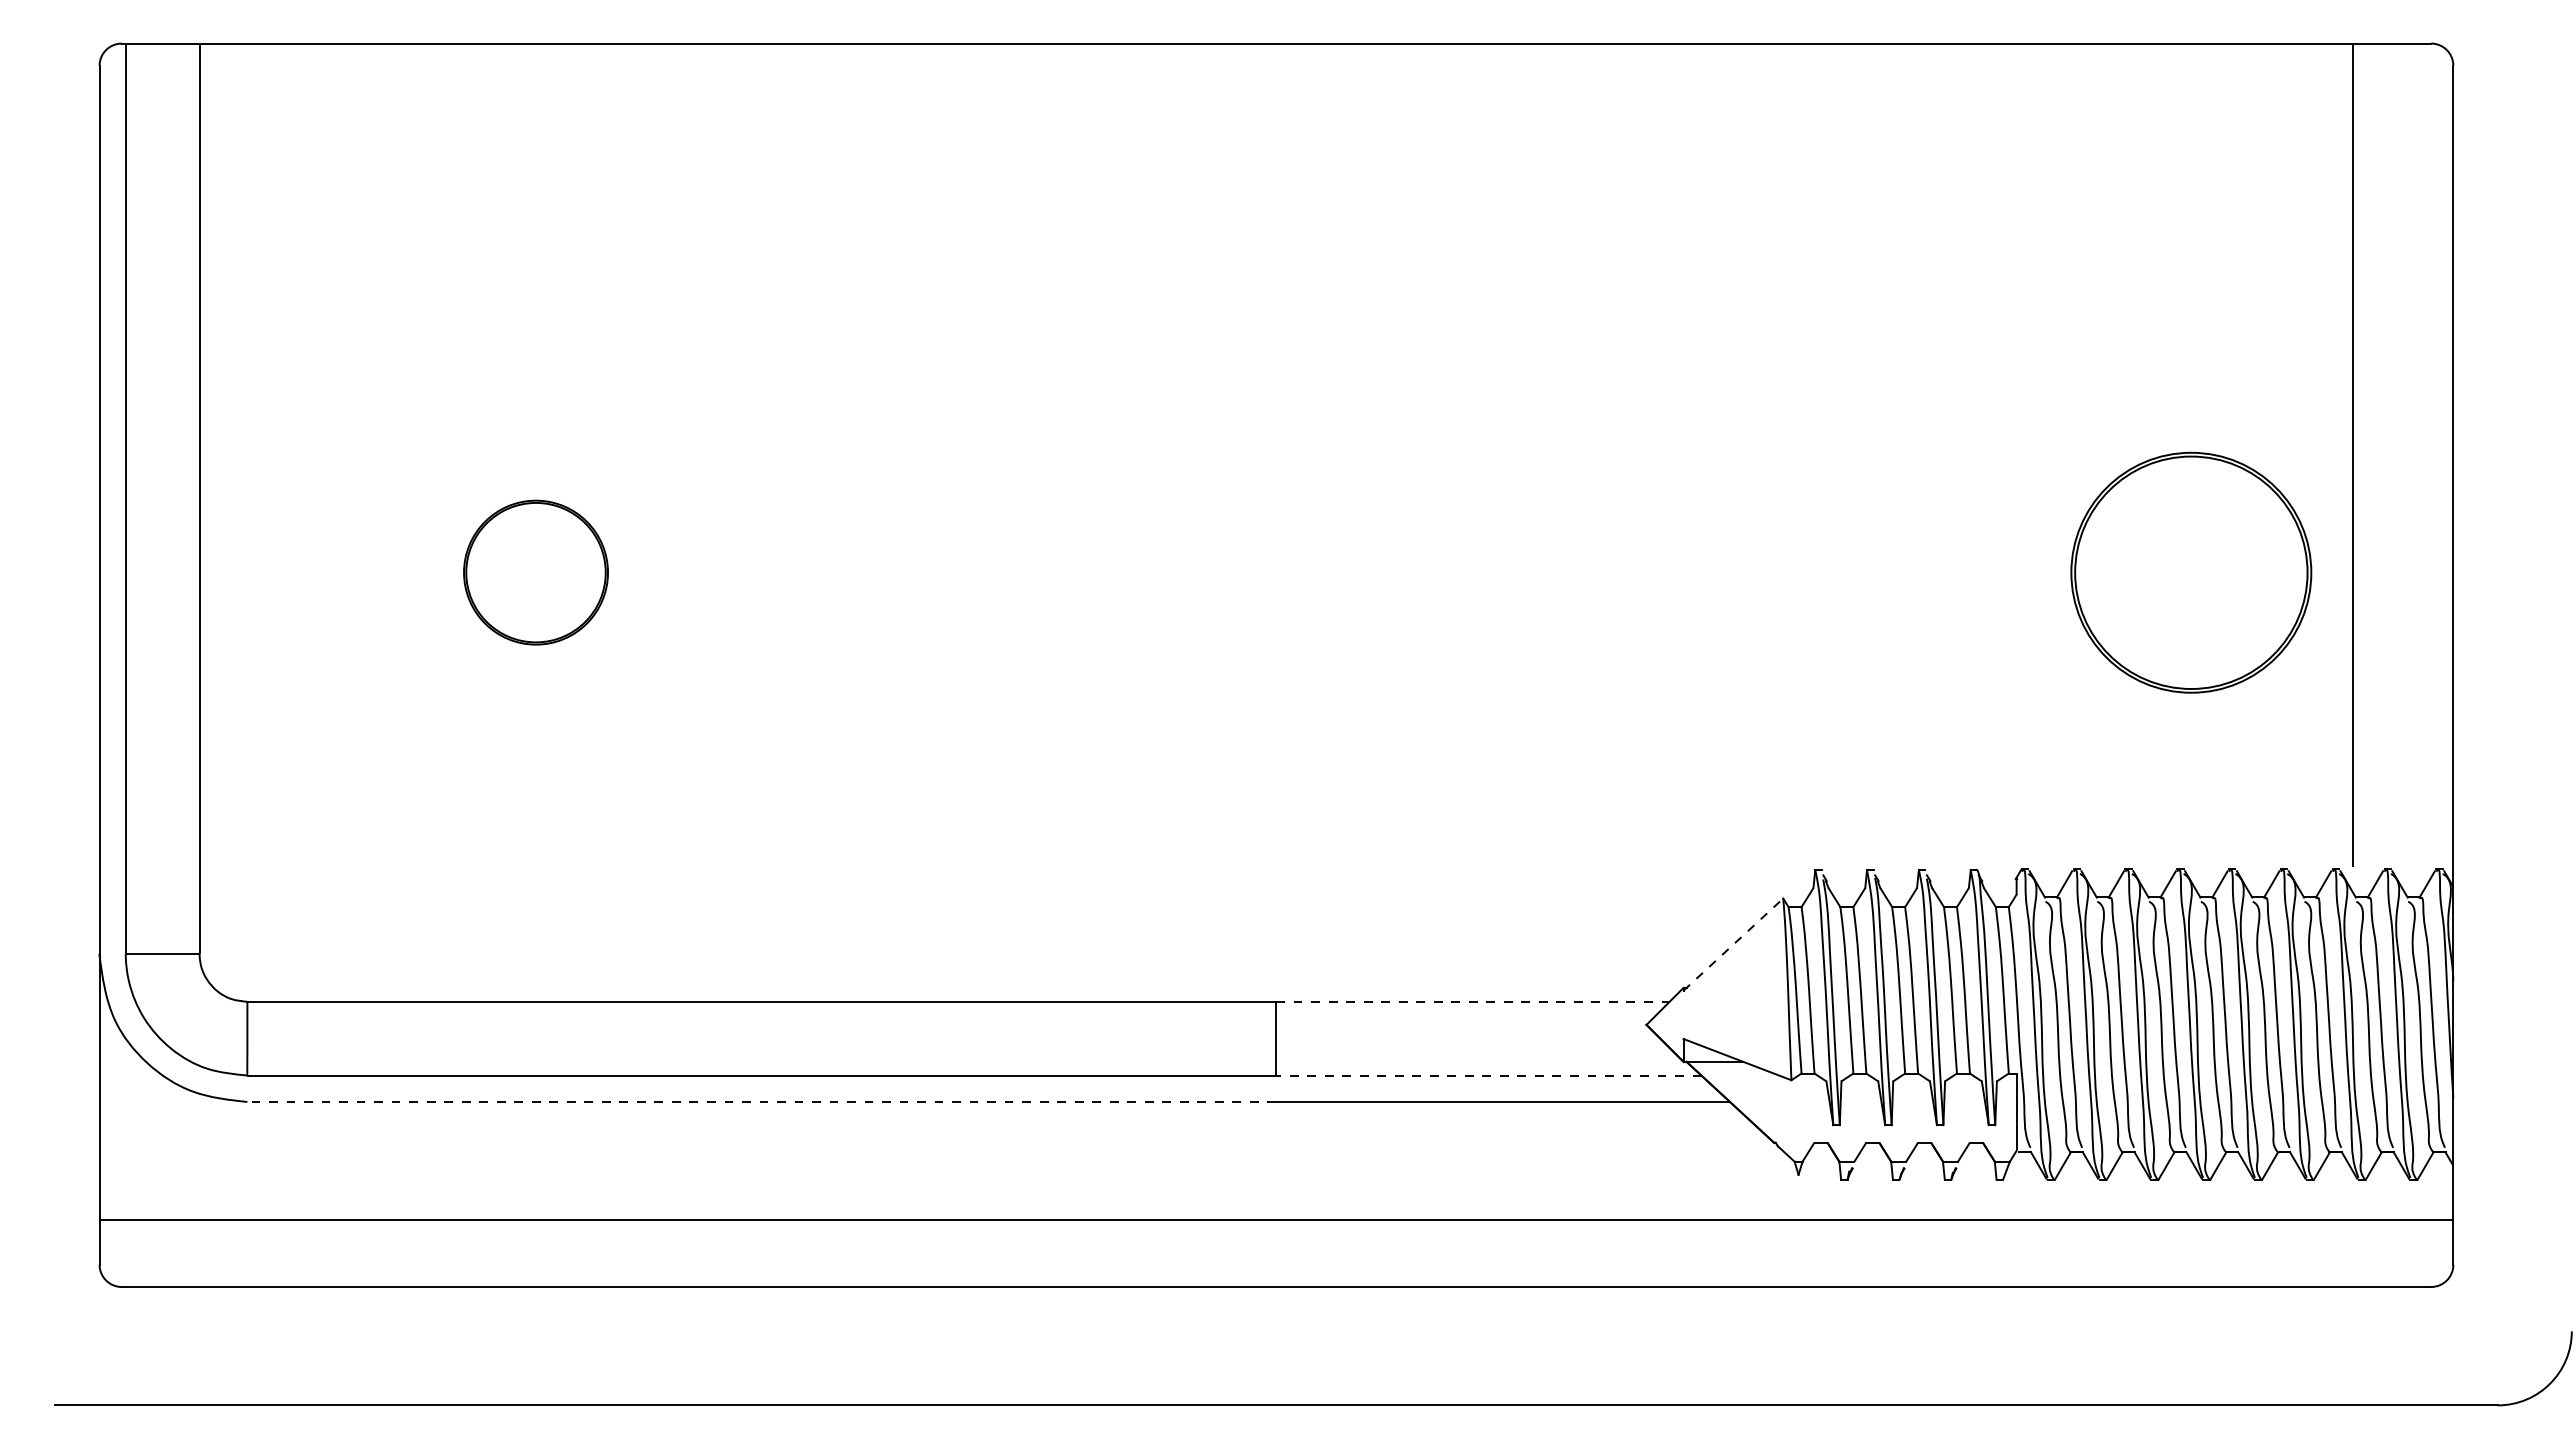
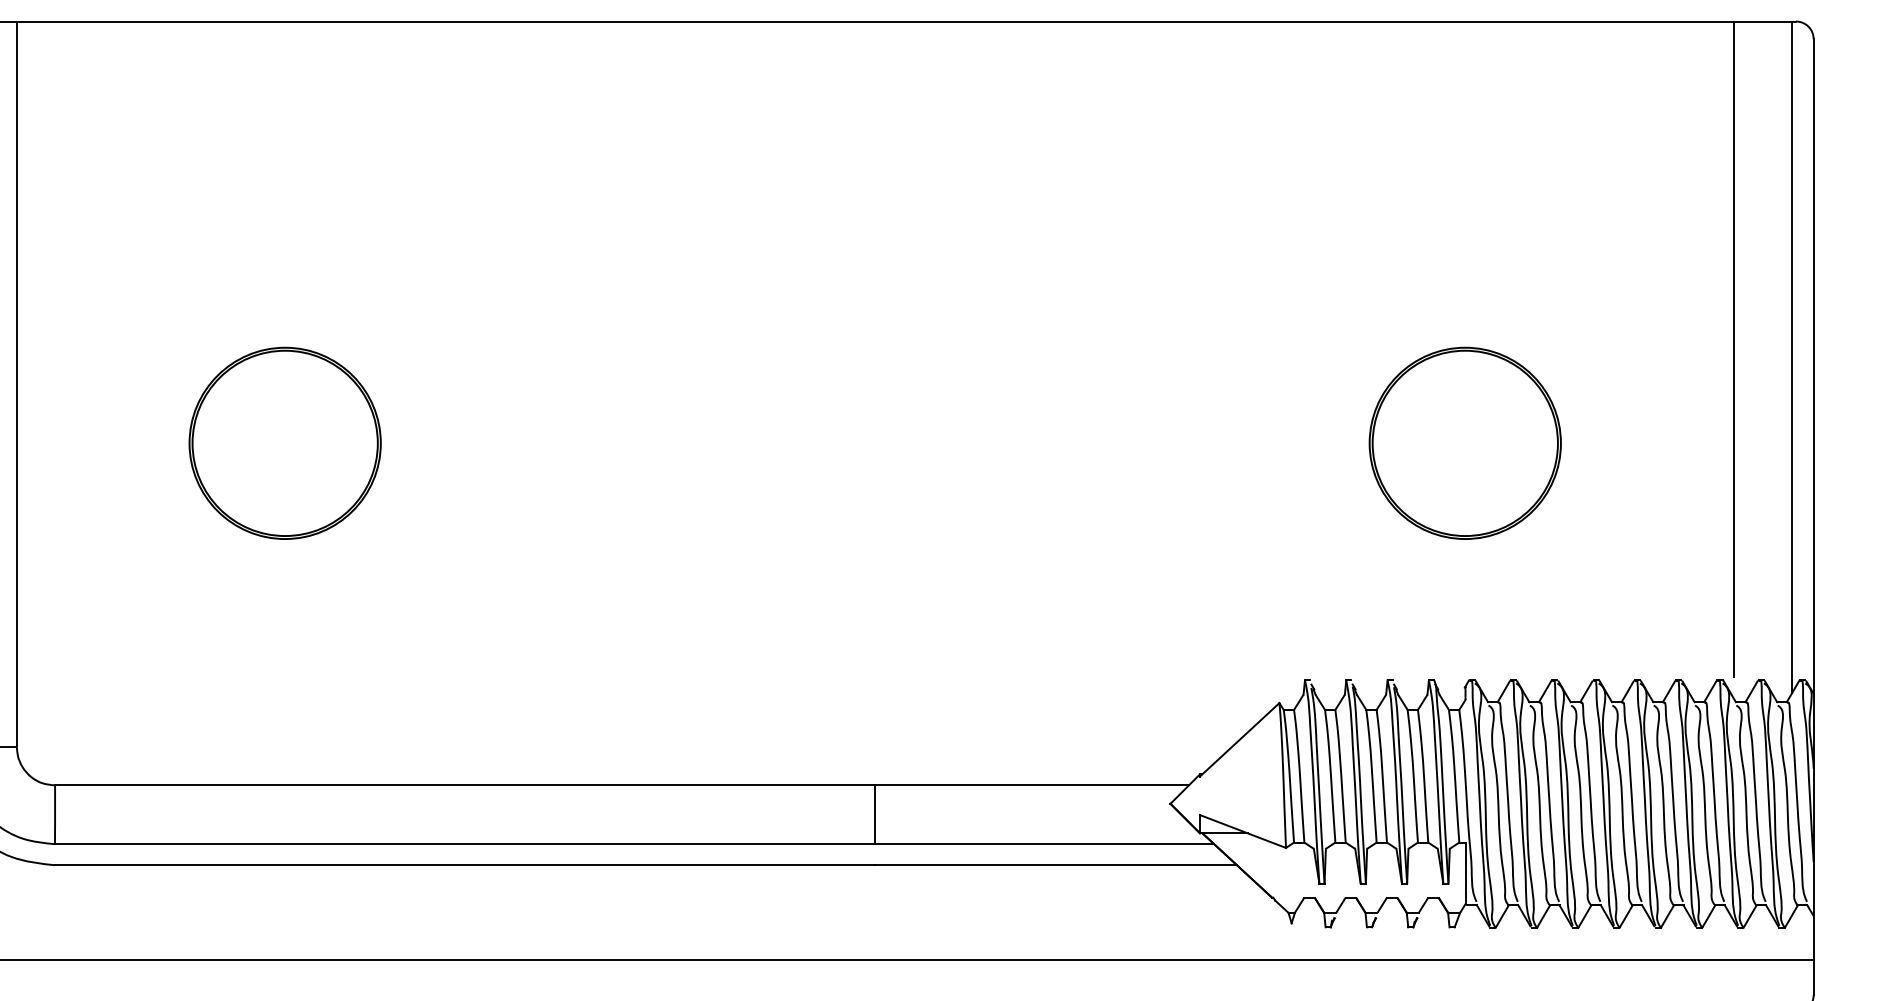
line: (2426, 464) -> (1792, 357), added
part: (535, 572) -> (284, 443), size x1.67
part: (2191, 572) -> (1465, 443), moved
line: (1733, 944) -> (1239, 739), dashed -> solid
line: (1472, 1001) -> (1031, 785), dashed -> solid
line: (1488, 1075) -> (1044, 844), dashed -> solid
line: (761, 1101) -> (464, 864), dashed -> solid

